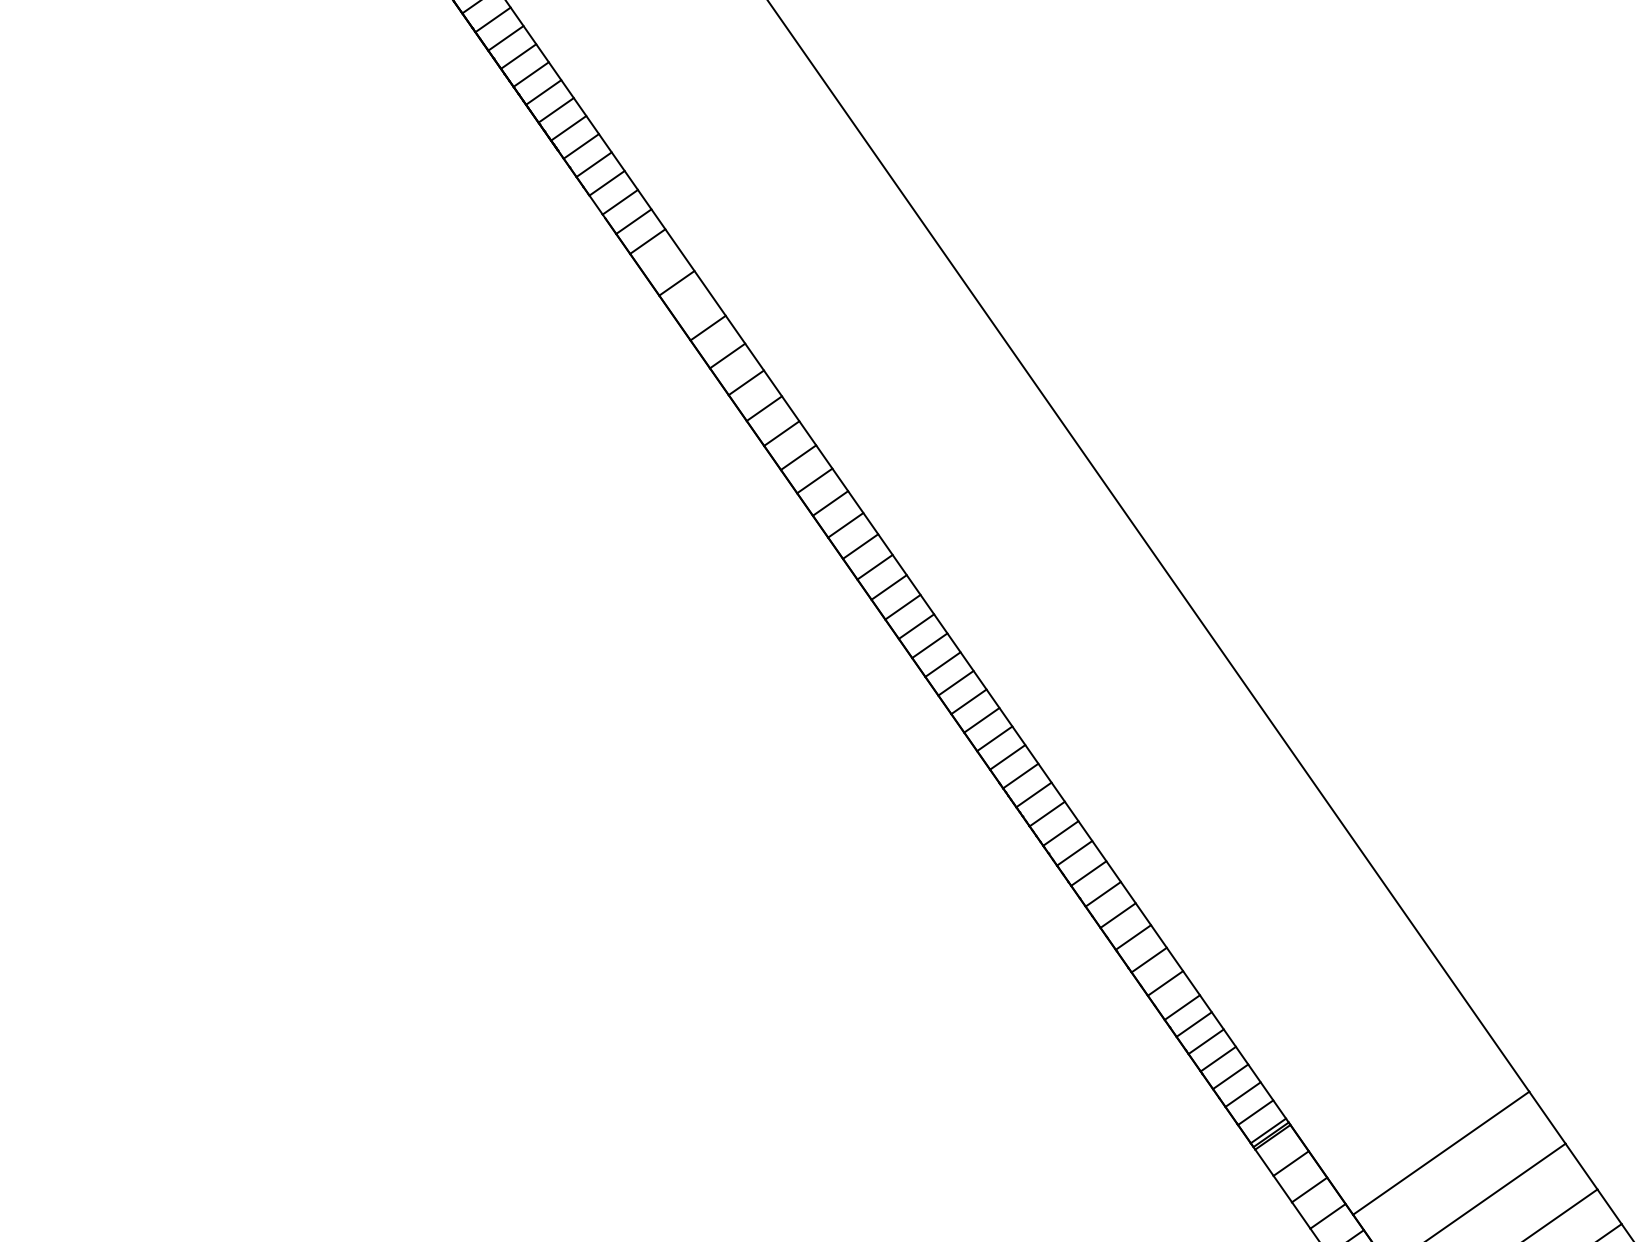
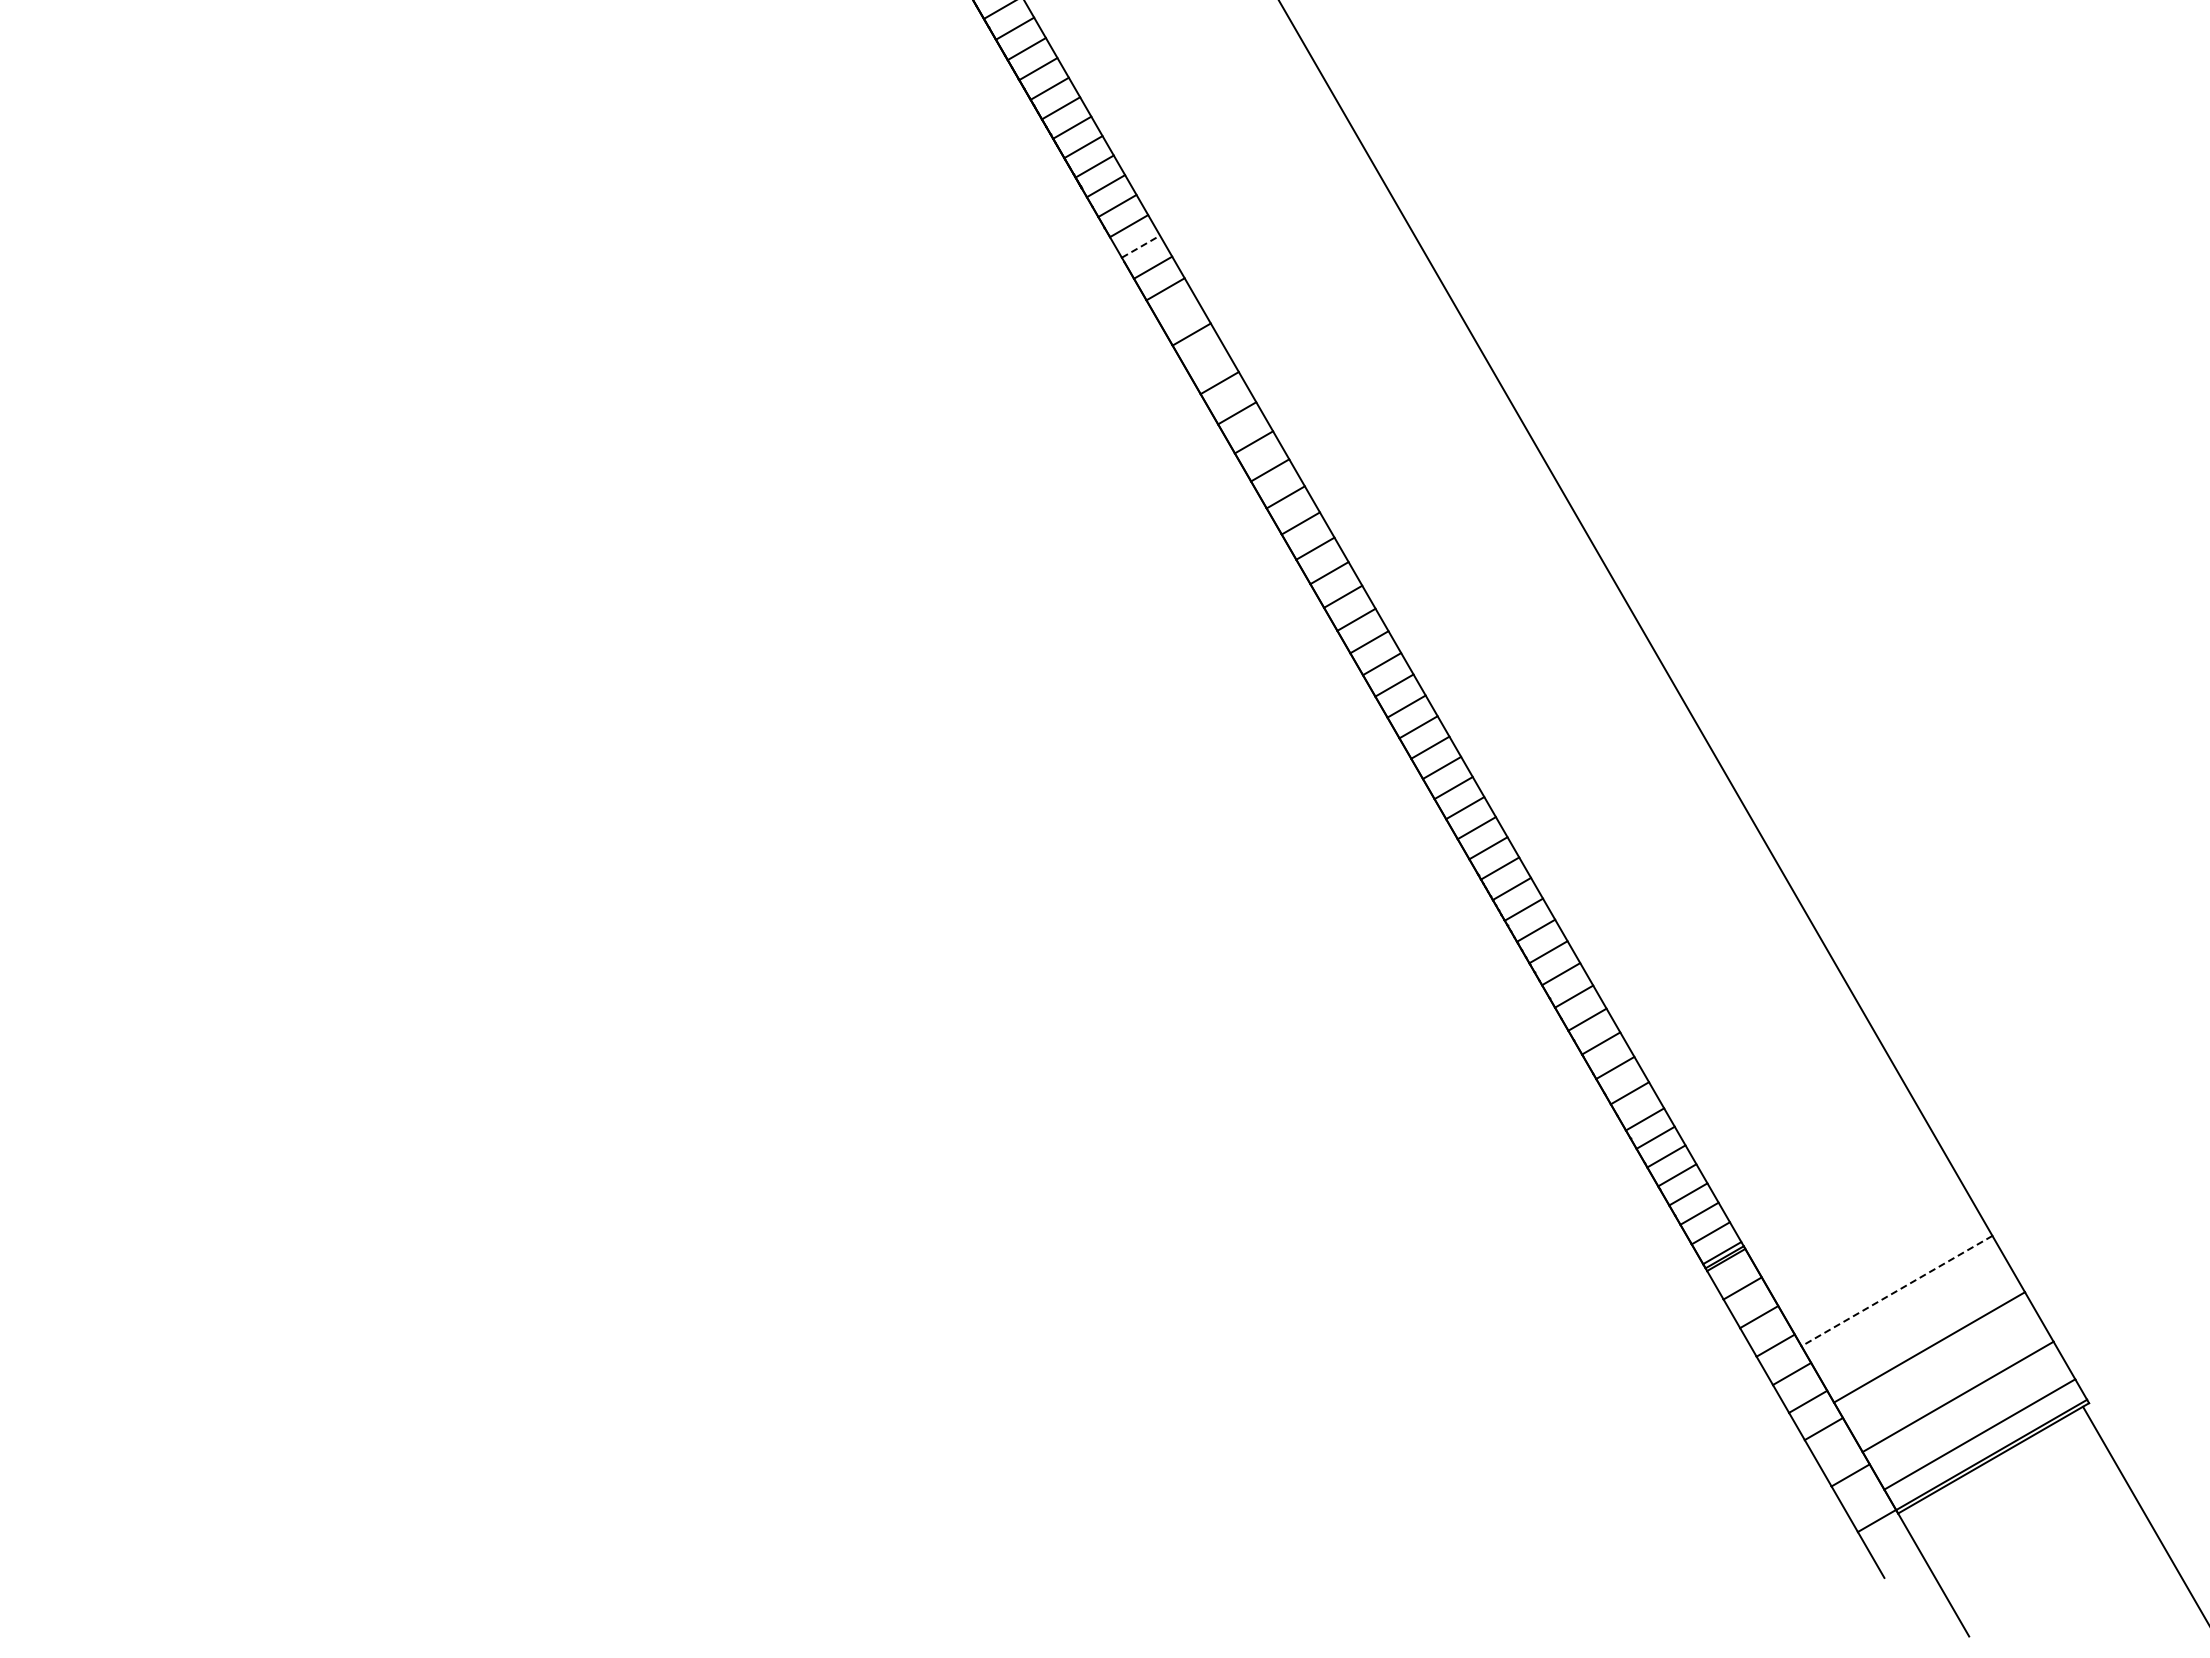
line: (620, 202) -> (1141, 246), solid -> dashed
line: (1440, 1153) -> (1896, 1291), solid -> dashed

